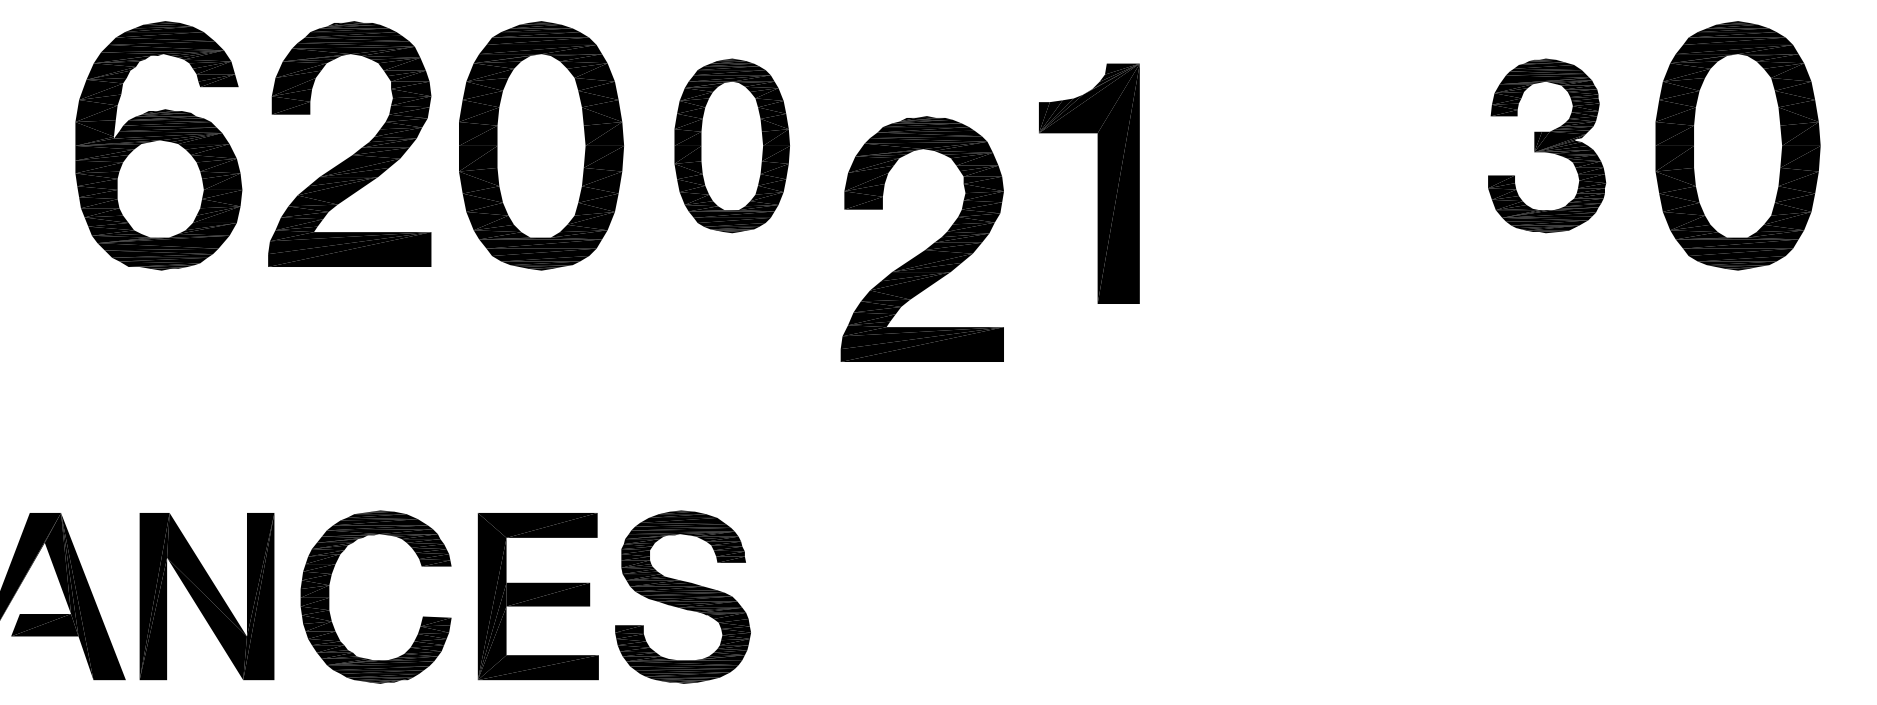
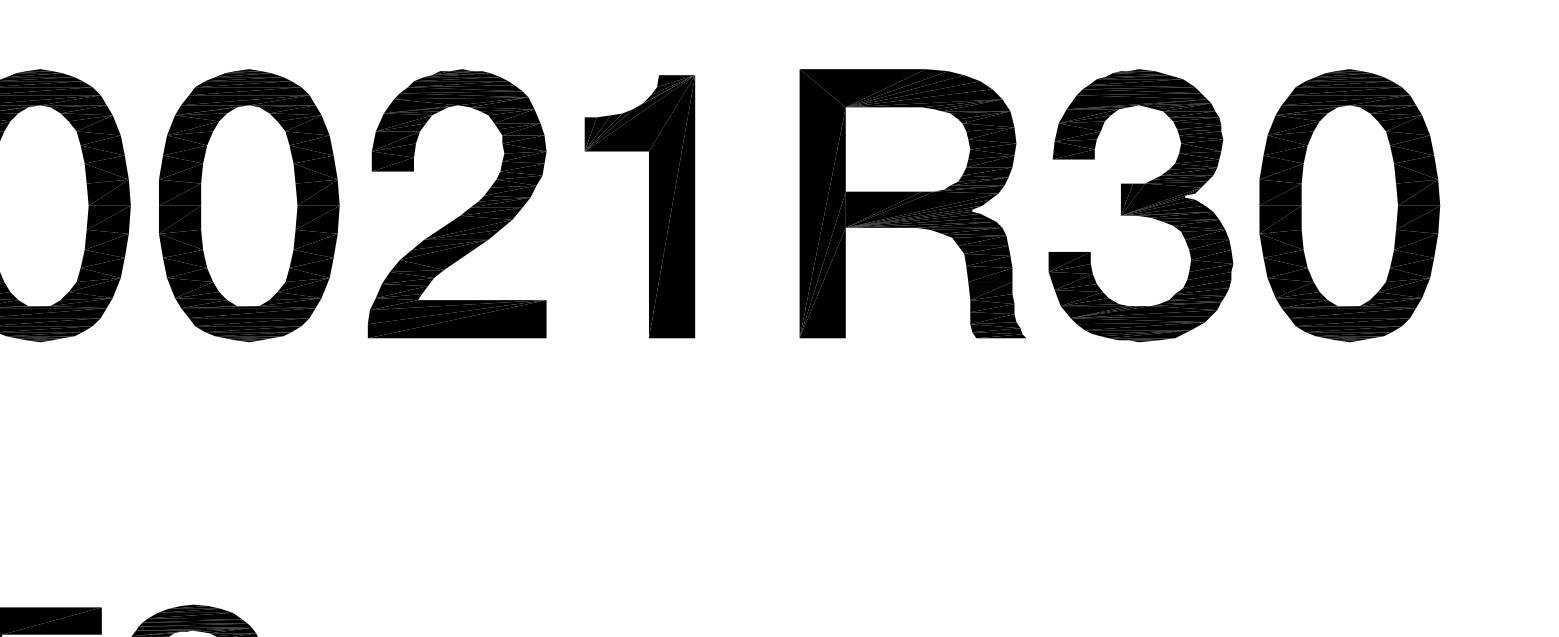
part: (1338, 143) -> (912, 203), added
part: (731, 145) -> (248, 205), size x1.43
part: (1546, 145) -> (1140, 205), size x1.43
part: (1097, 183) -> (648, 206), moved
part: (926, 248) -> (461, 214), moved

